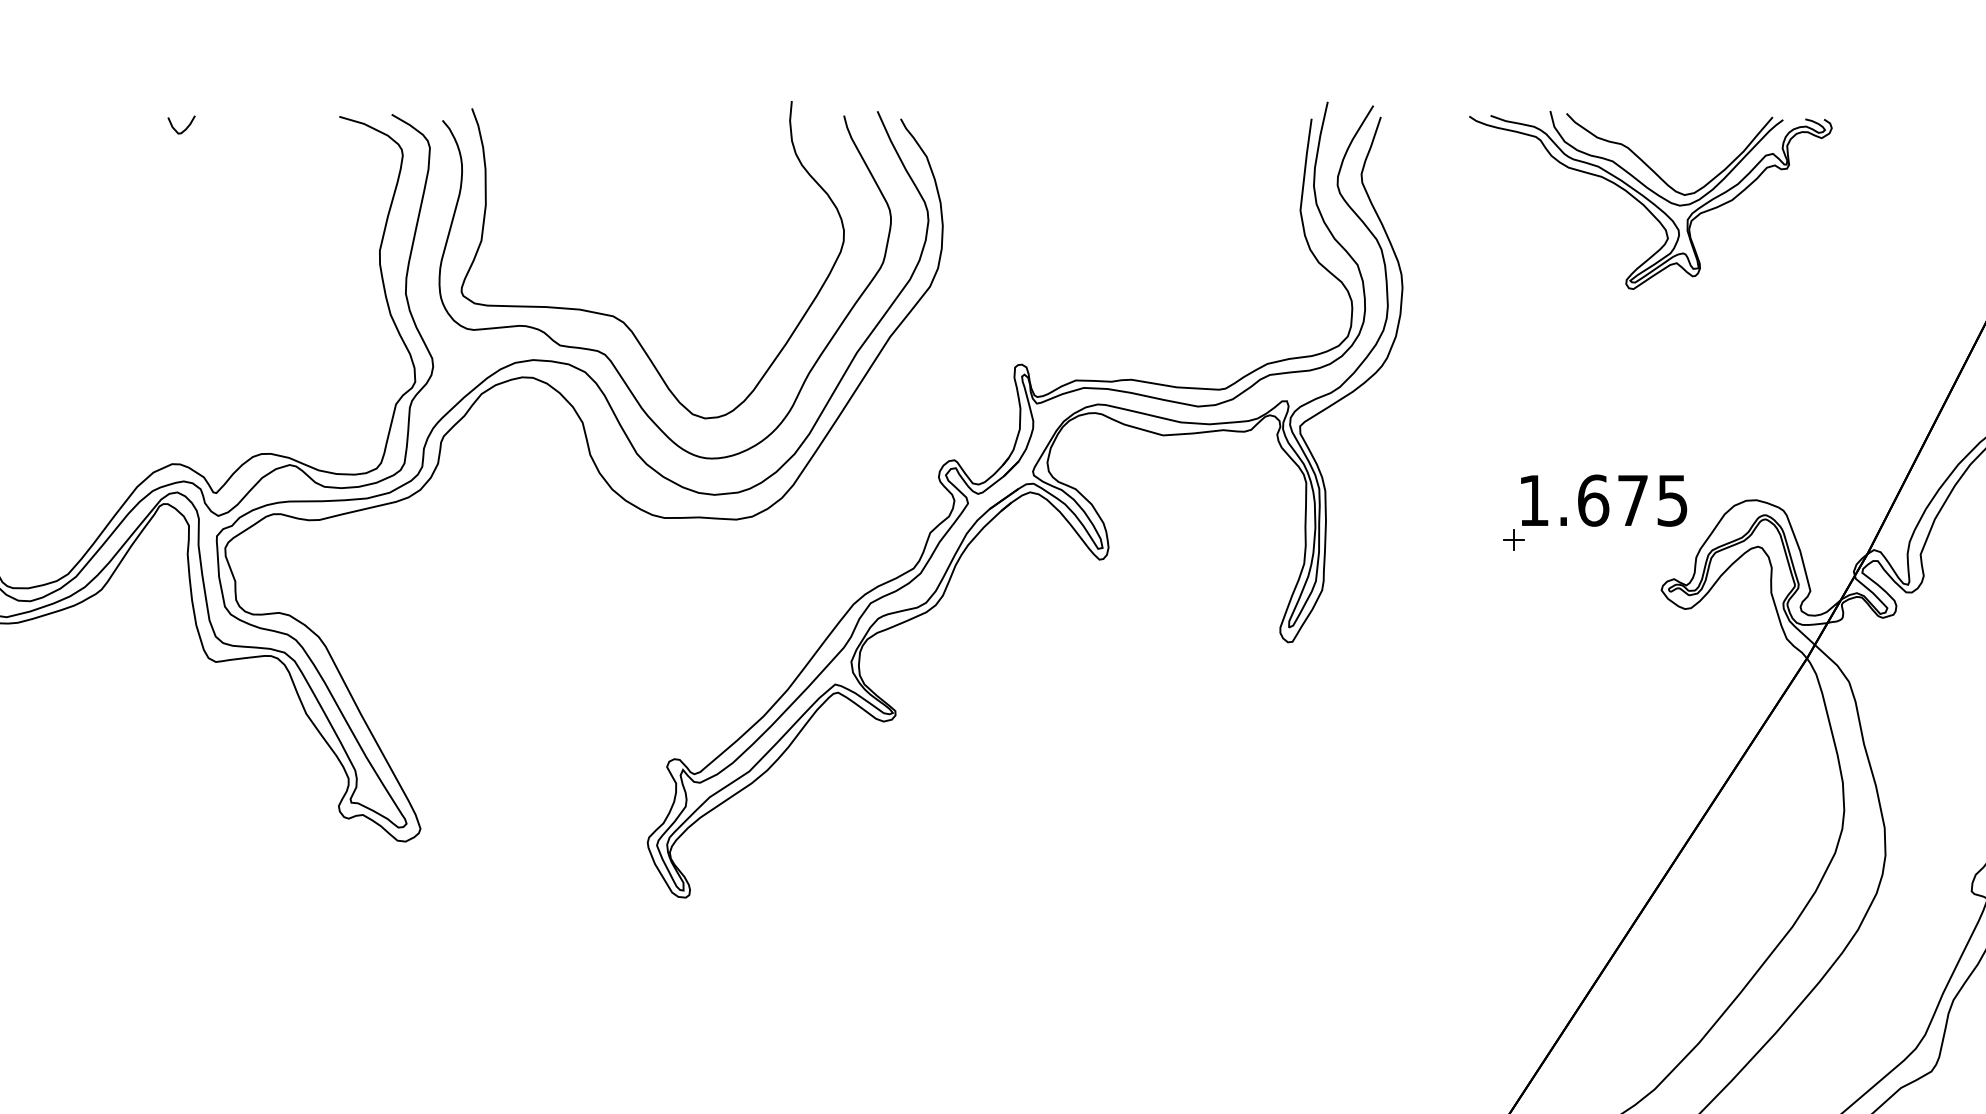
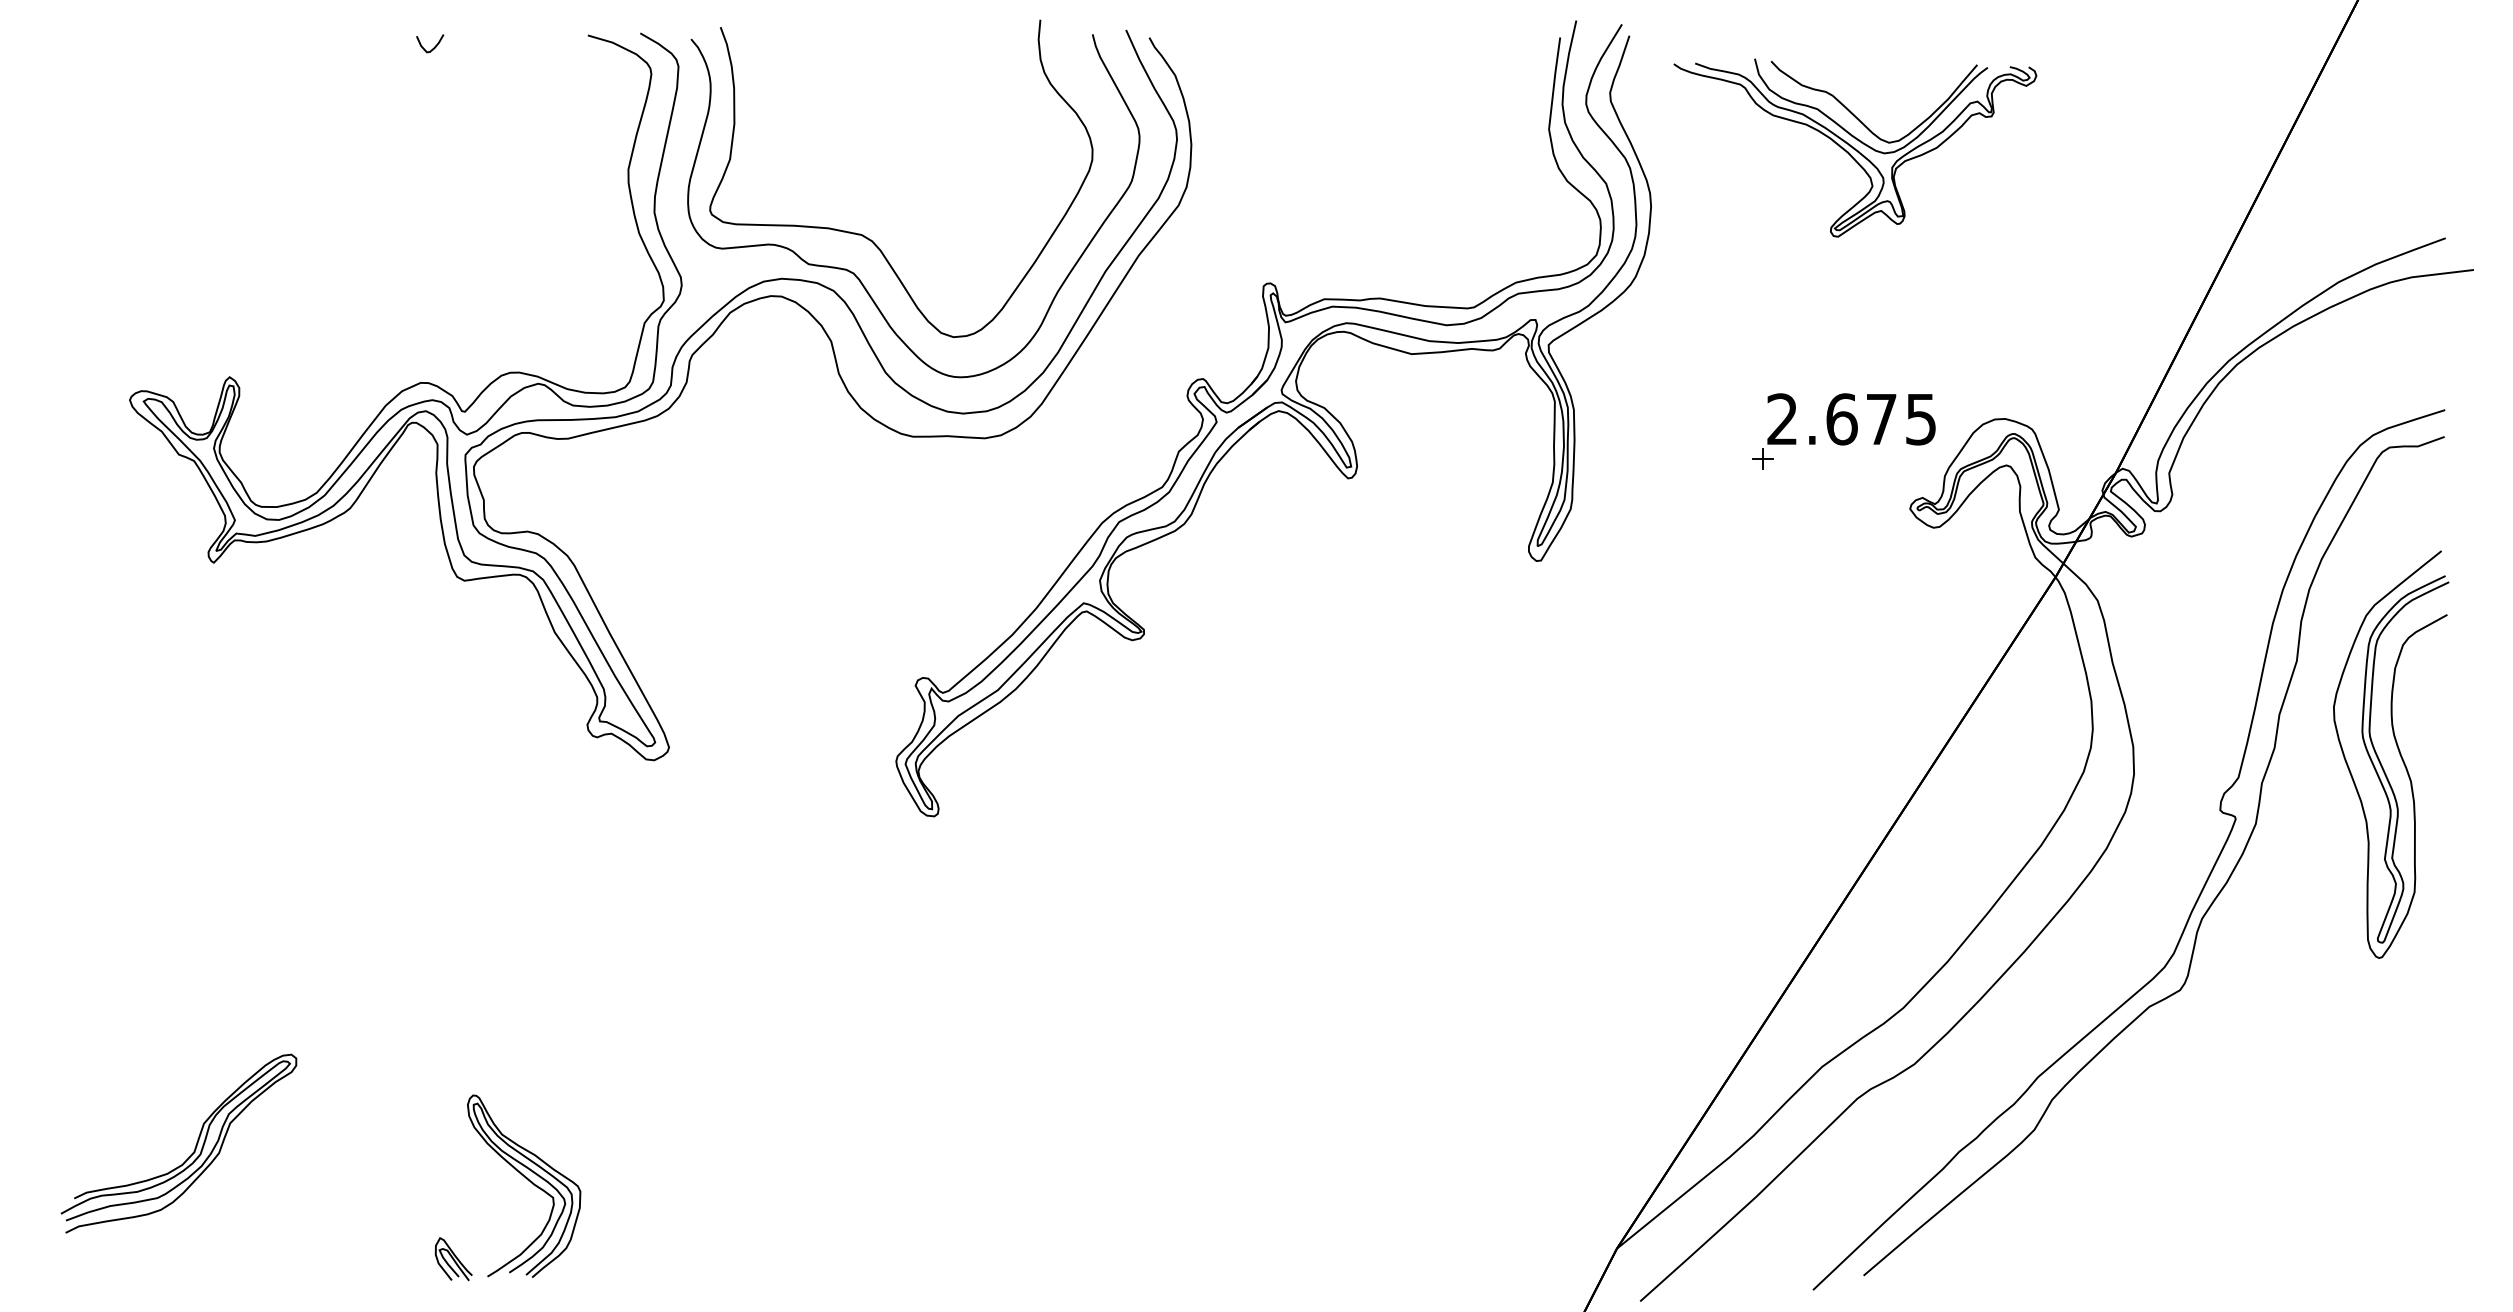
part: (1650, 199) -> (1855, 147), moved
text: (1532, 499) -> (1781, 418), 1.675 -> 2.675

